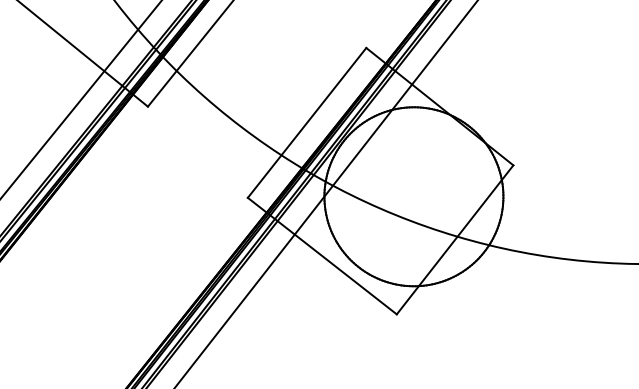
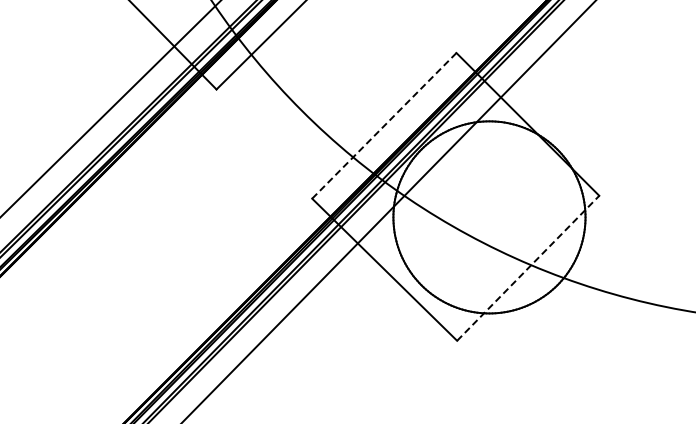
line: (307, 122) -> (384, 125), solid -> dashed
line: (455, 240) -> (528, 268), solid -> dashed

